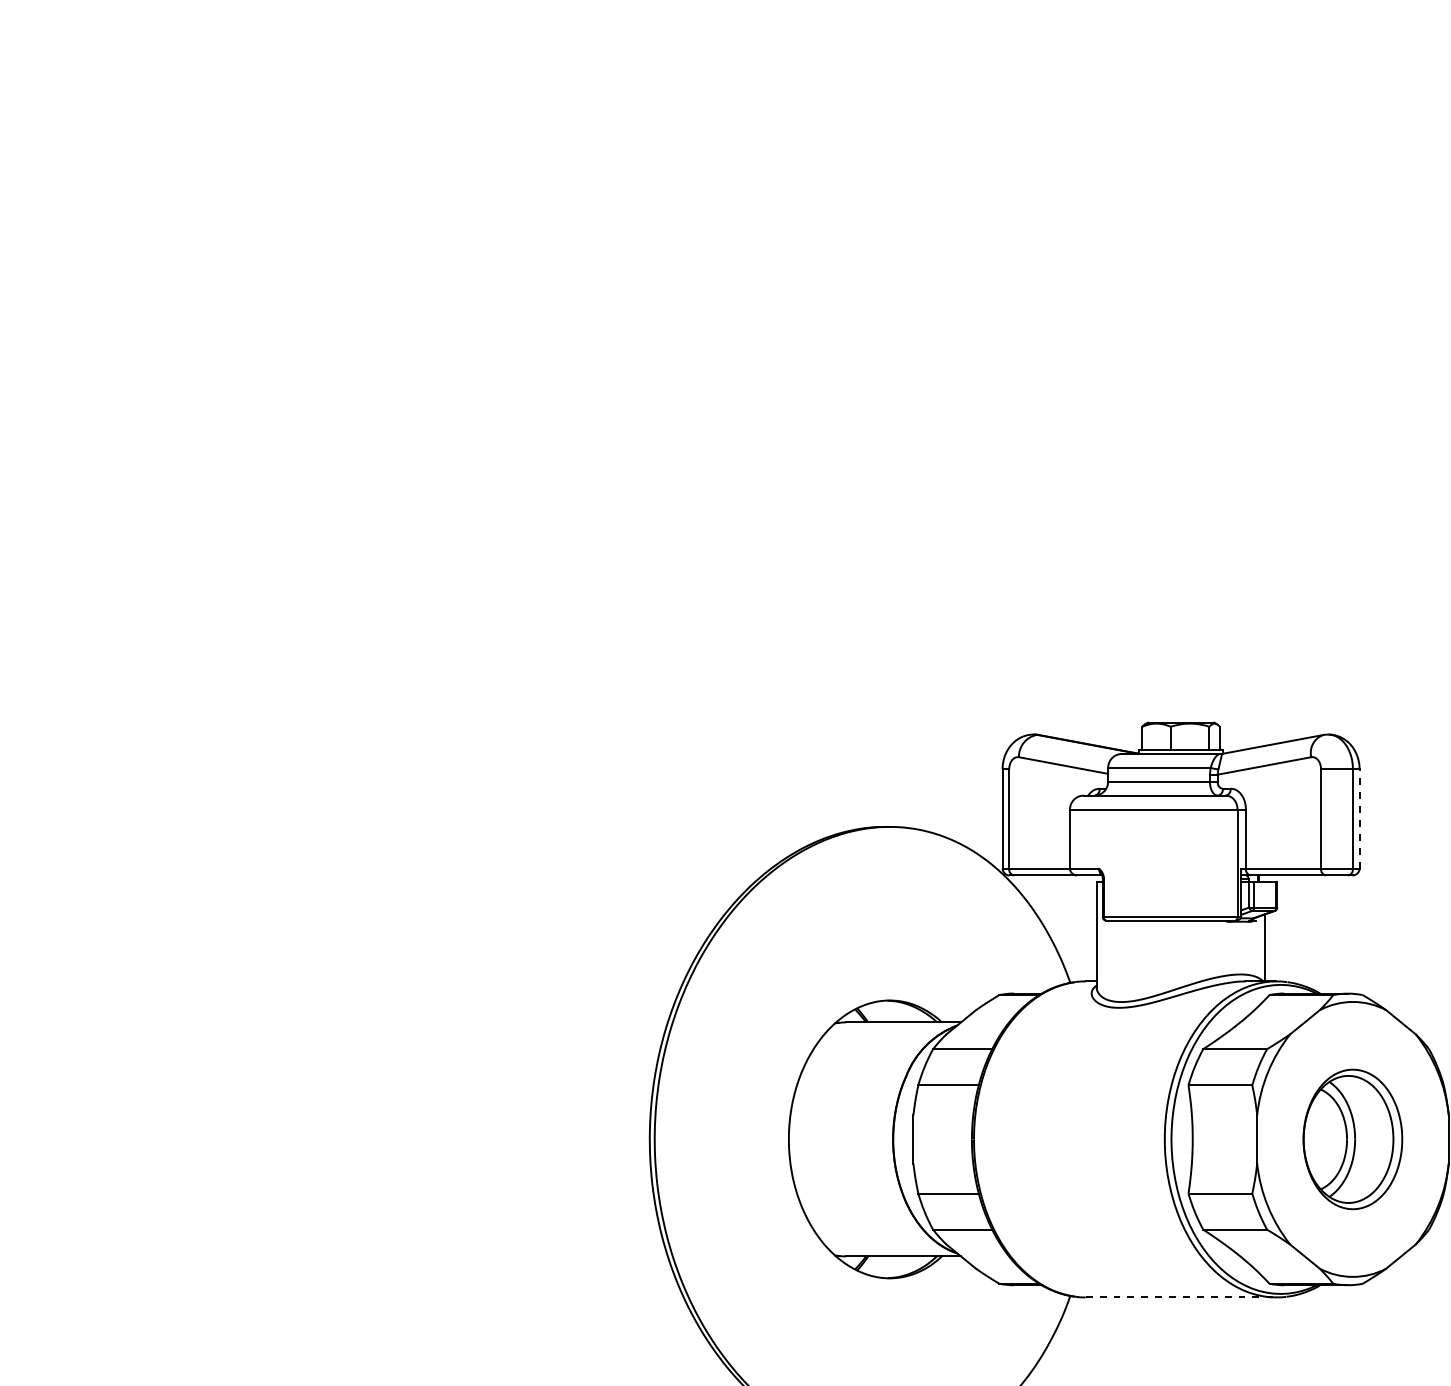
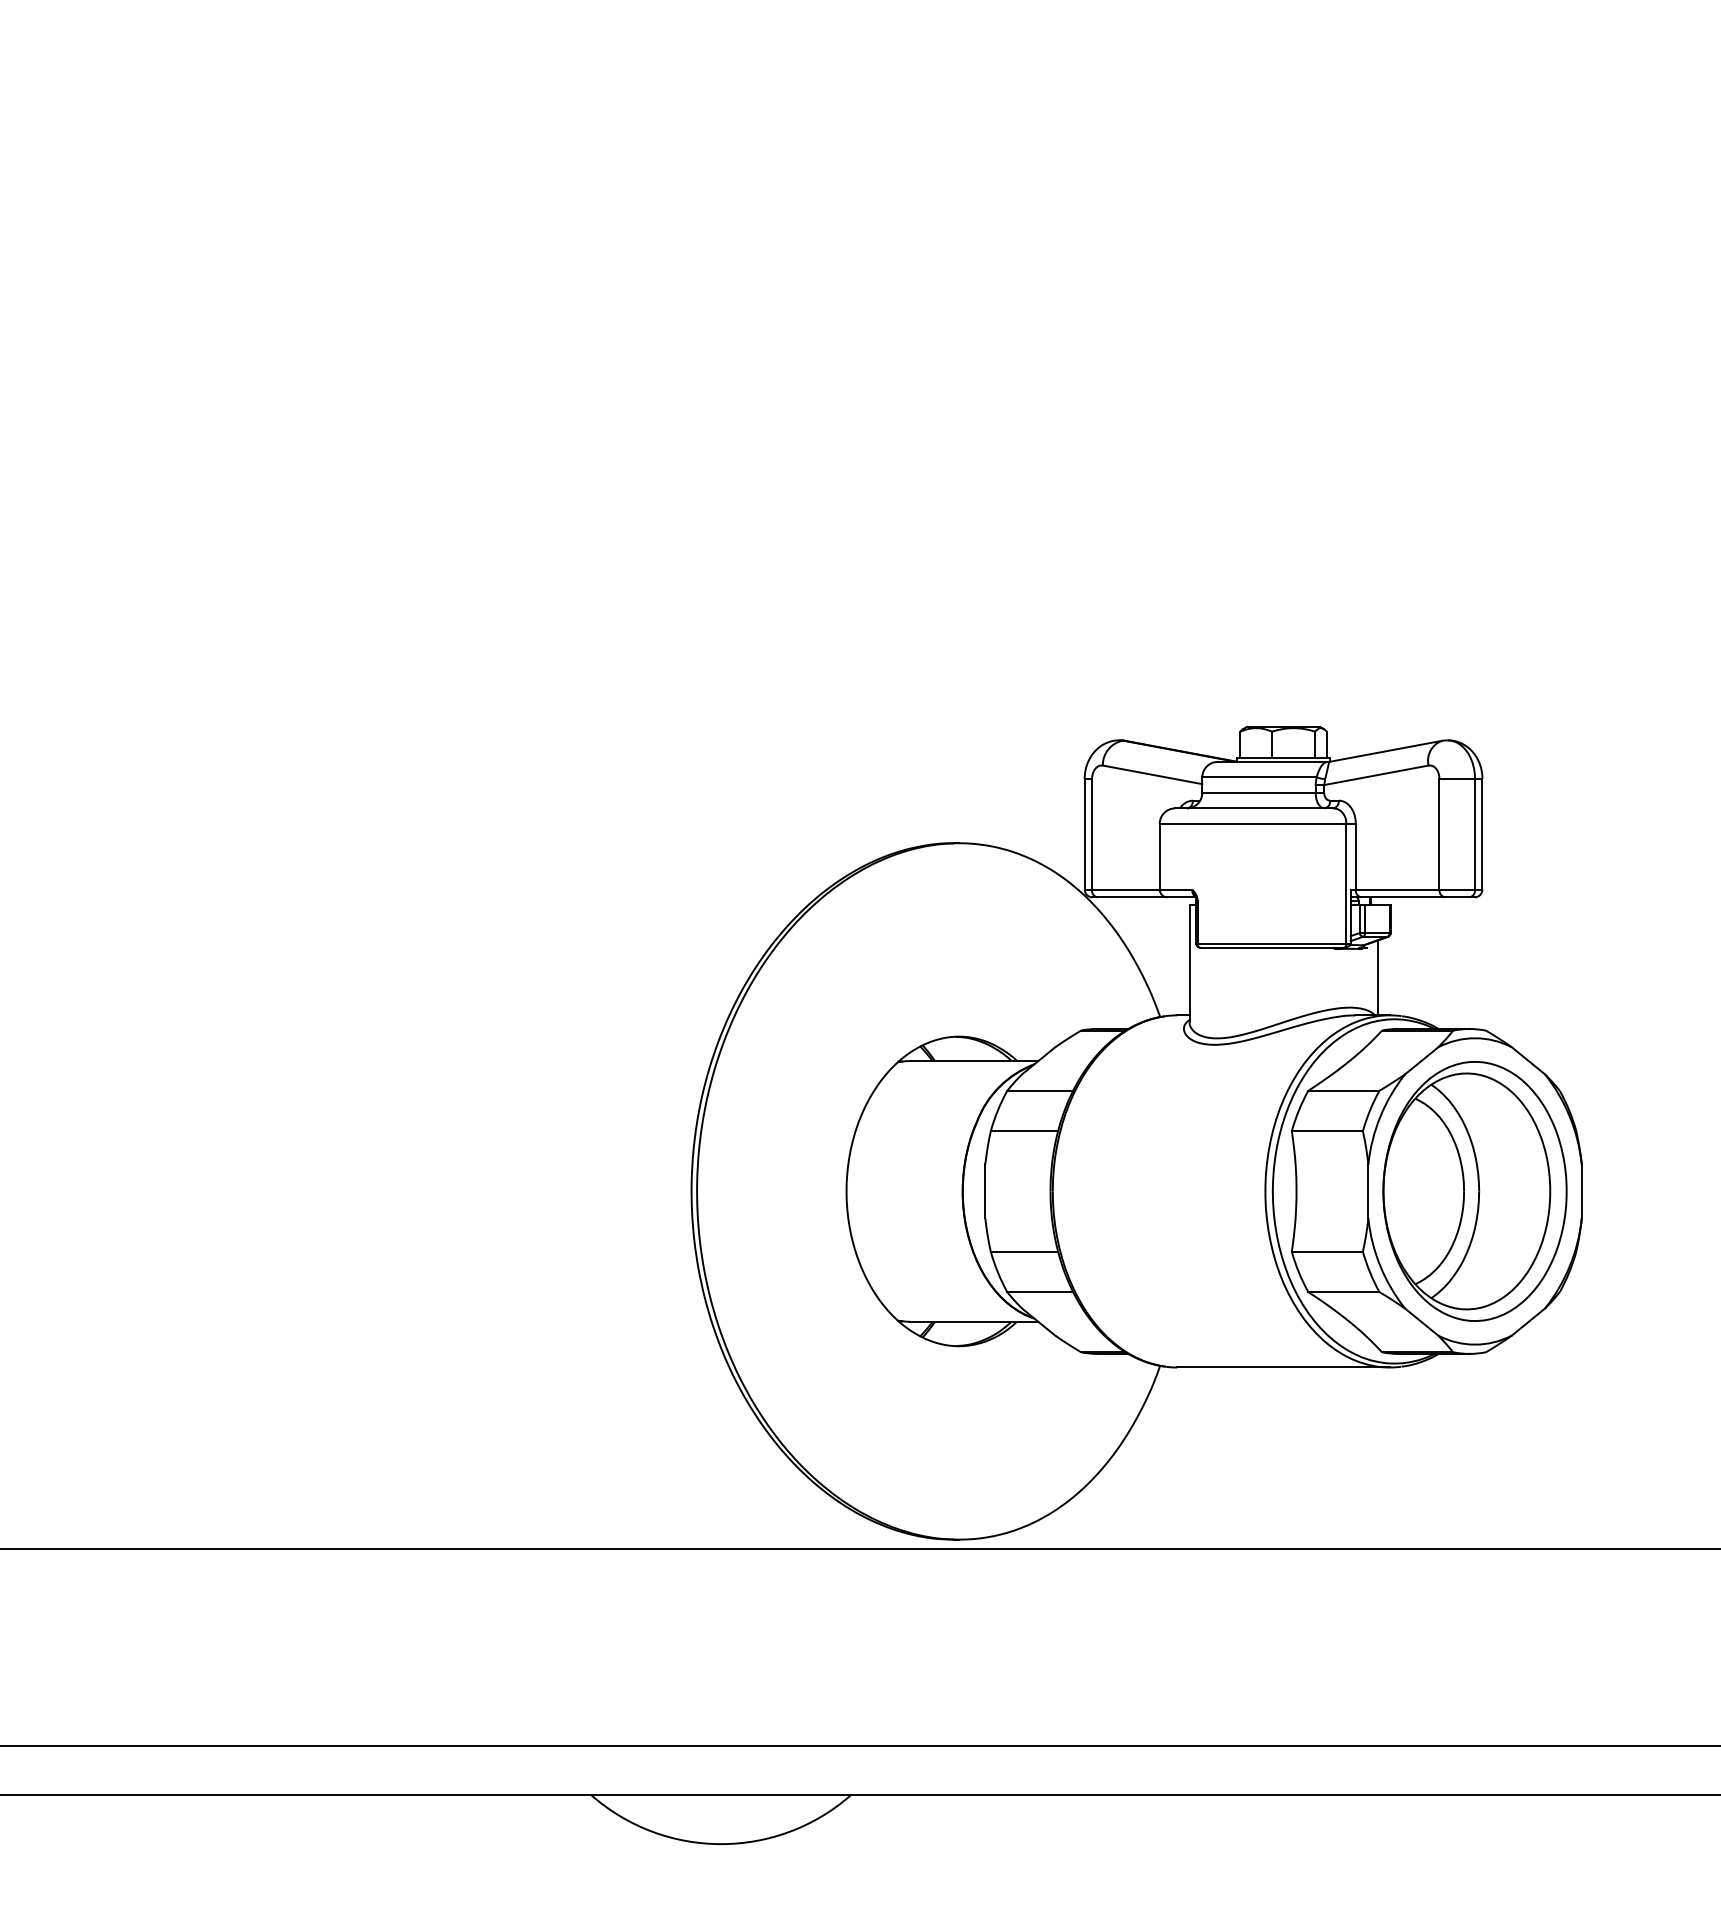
line: (1359, 818) -> (1482, 833), dashed -> solid
part: (1352, 1139) -> (1474, 1191), size x1.67
line: (1181, 1297) -> (1284, 1367), dashed -> solid

